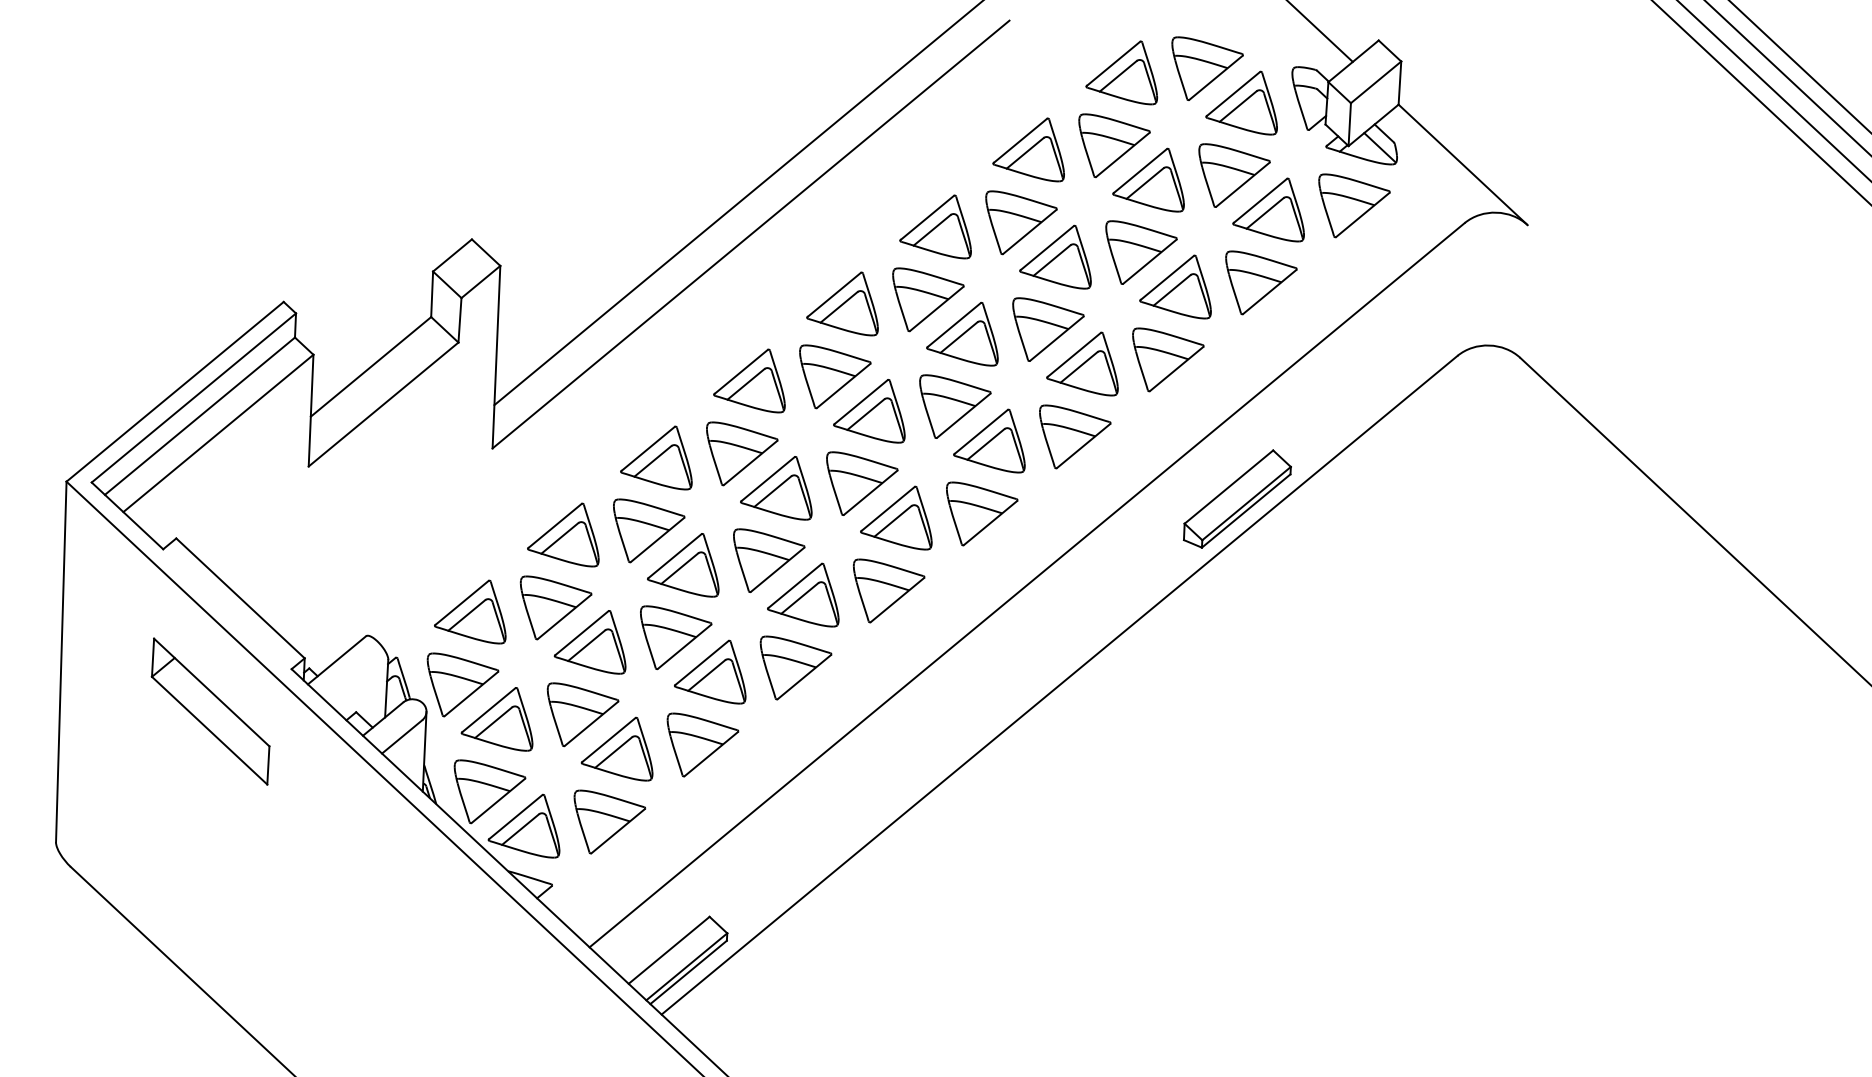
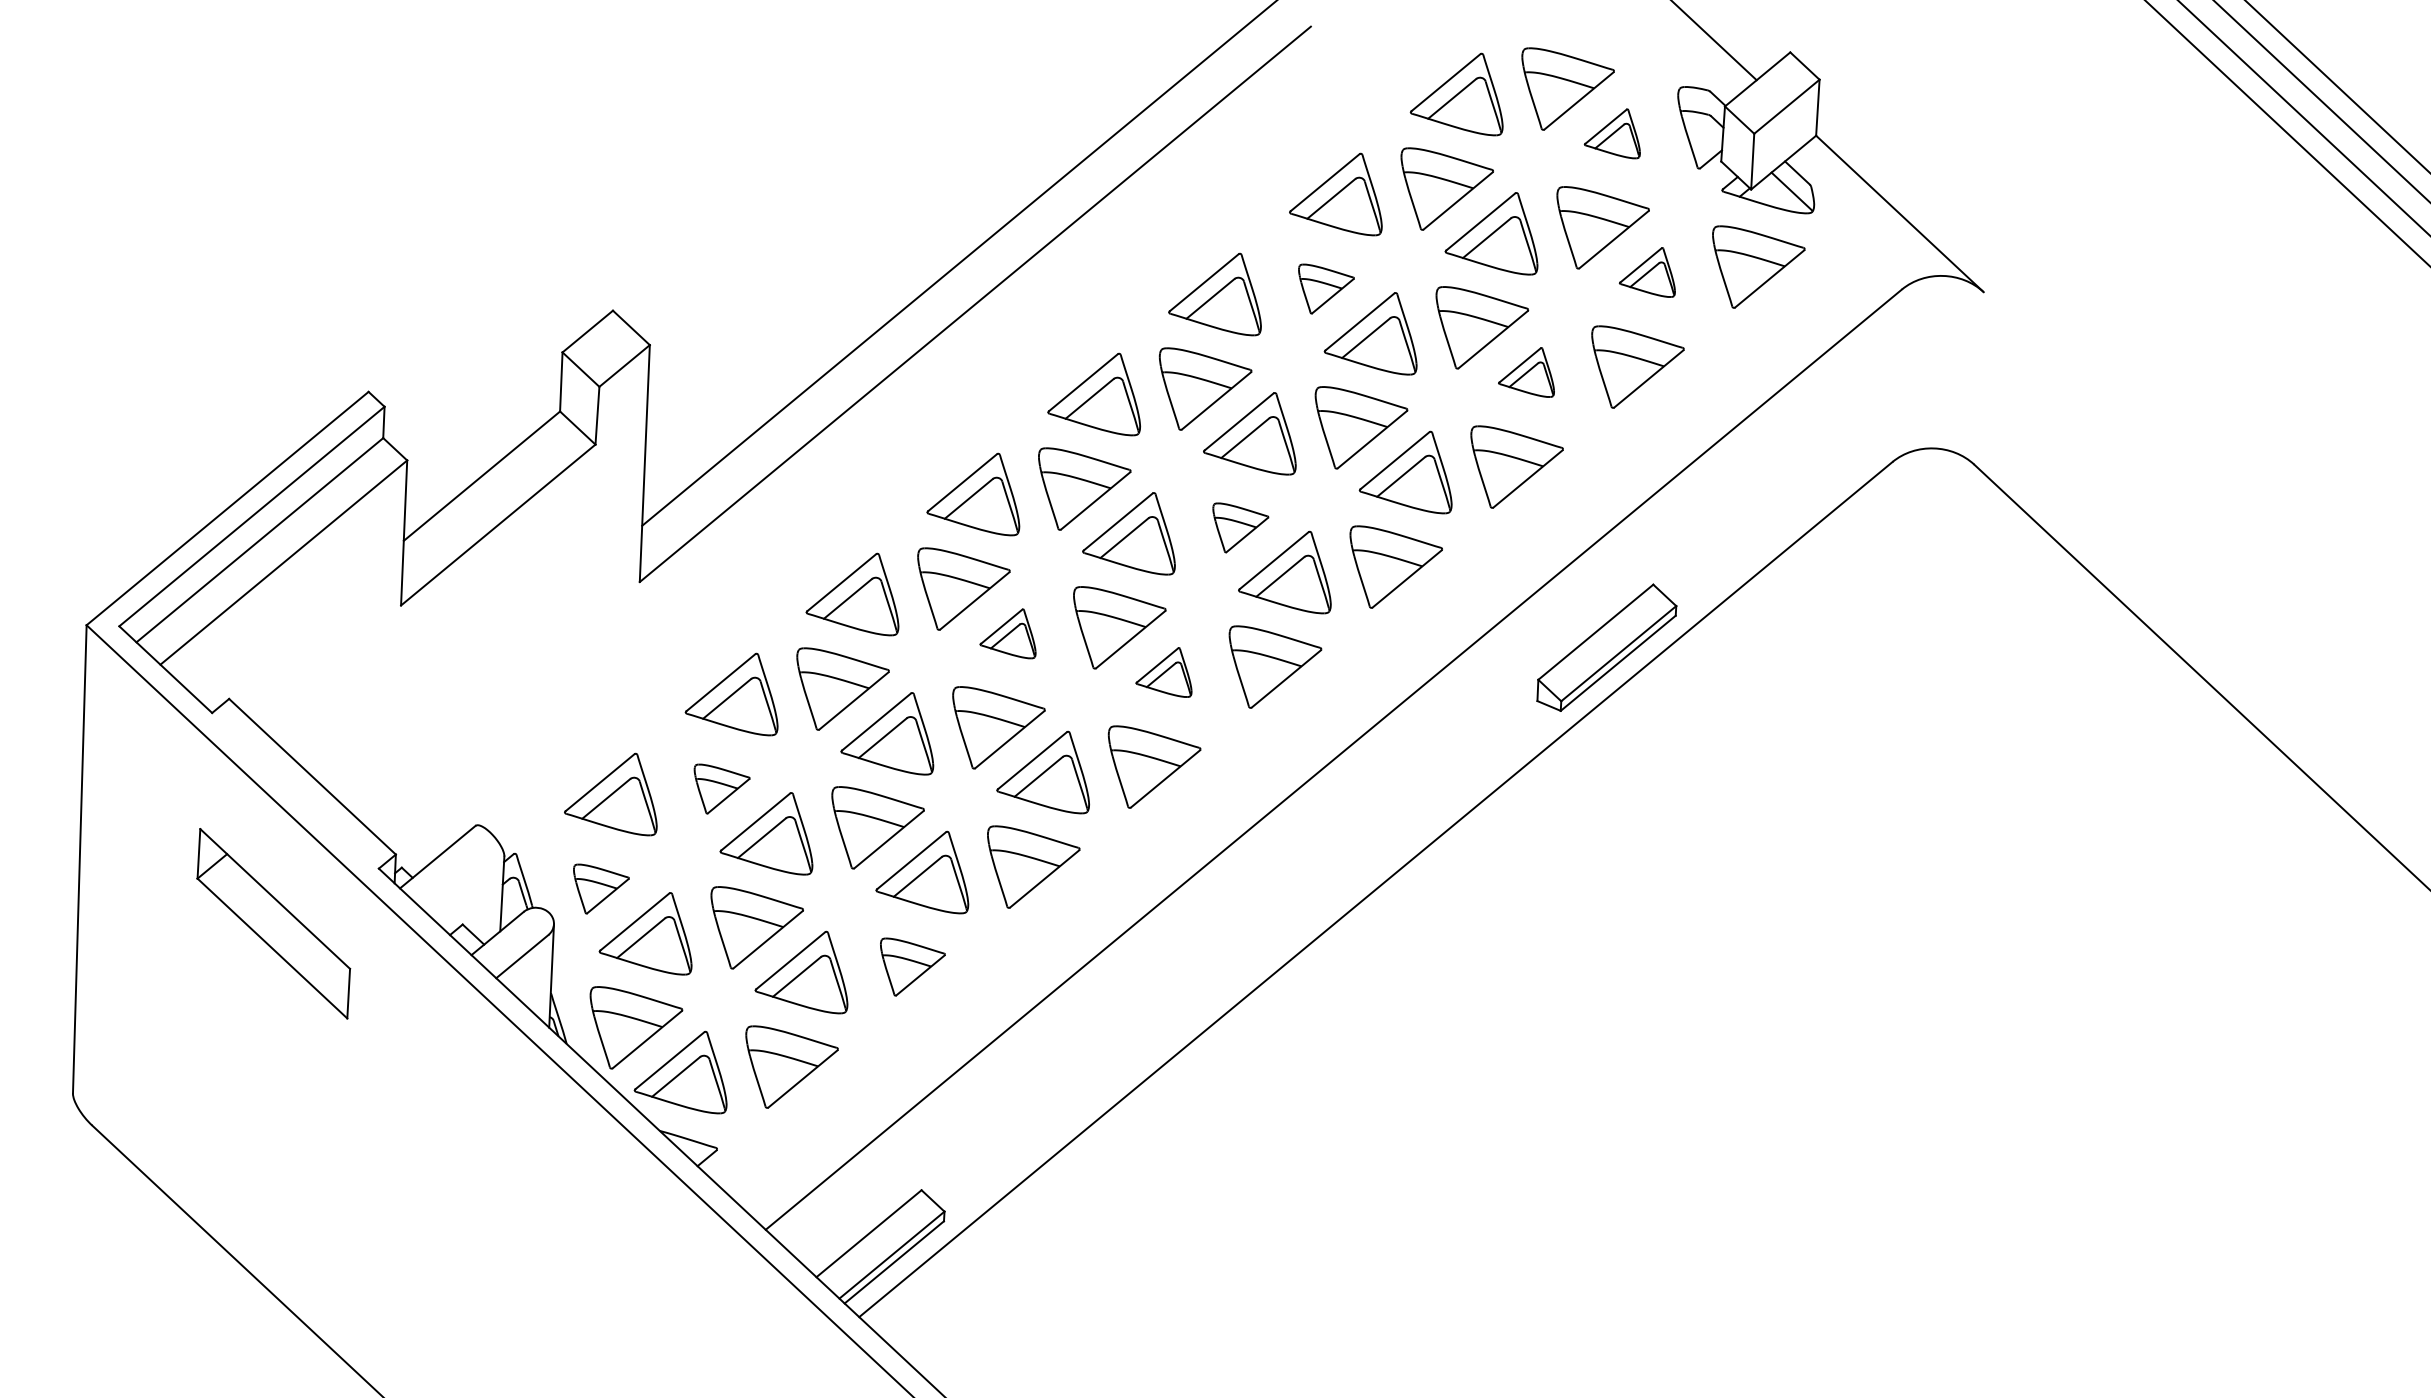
part: (1241, 102) -> (1612, 133), size x0.6
part: (1268, 210) -> (1647, 272), size x0.6
part: (1021, 222) -> (1326, 288), size x0.6
part: (1175, 287) -> (1526, 372), size x0.6
part: (955, 406) -> (1240, 527), size x0.6
part: (775, 488) -> (1007, 633), size x0.6
part: (895, 518) -> (1163, 672), size x0.6
part: (555, 607) -> (721, 788), size x0.6
part: (463, 684) -> (601, 888), size x0.6
part: (702, 744) -> (912, 966), size x0.7

